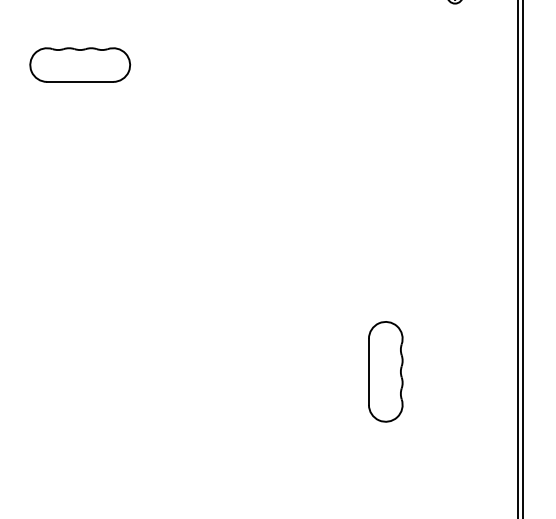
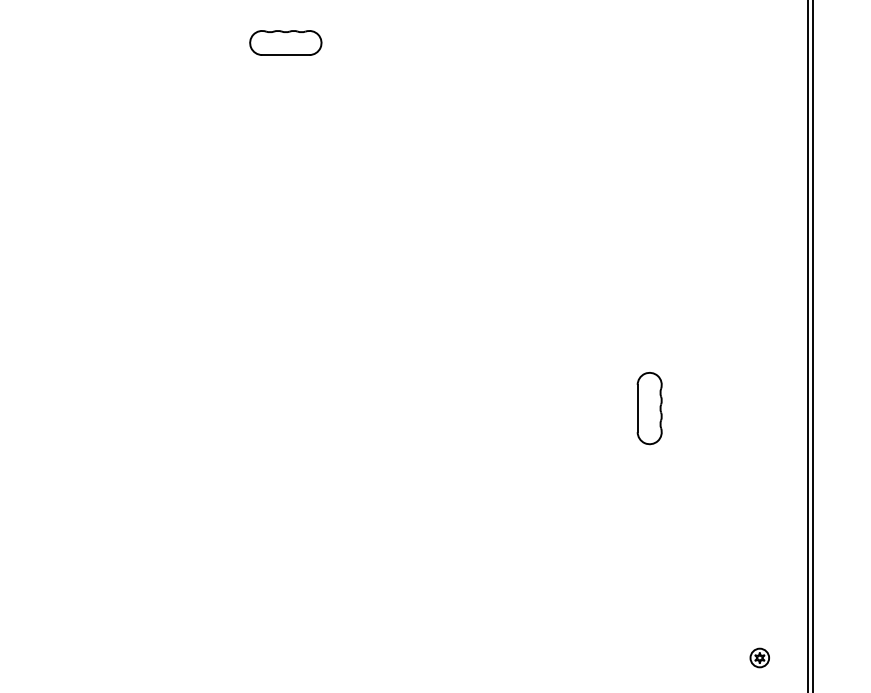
part: (80, 64) -> (285, 42), size x0.6
part: (385, 371) -> (649, 408), size x0.6

